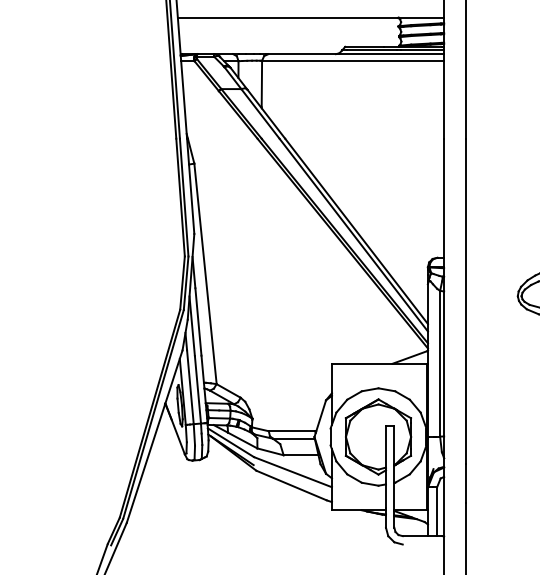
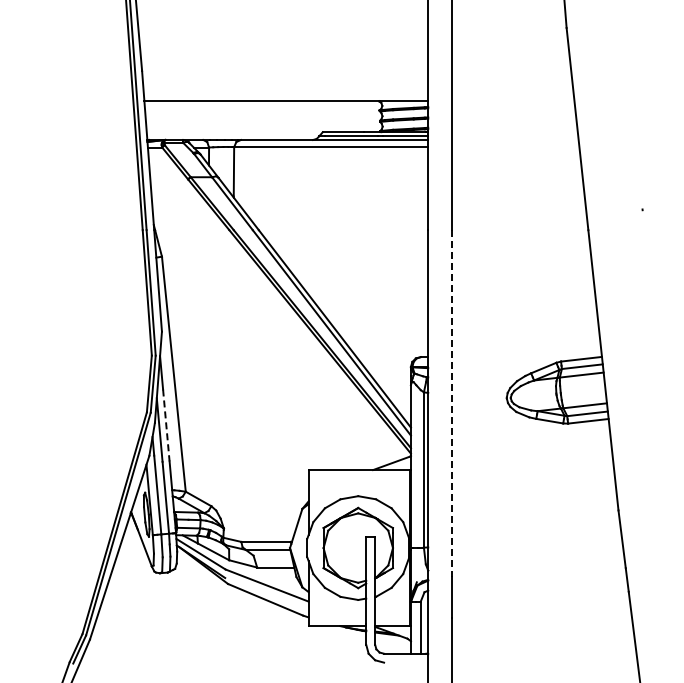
line: (466, 301) -> (452, 403), solid -> dashed
line: (198, 322) -> (166, 425), solid -> dashed

